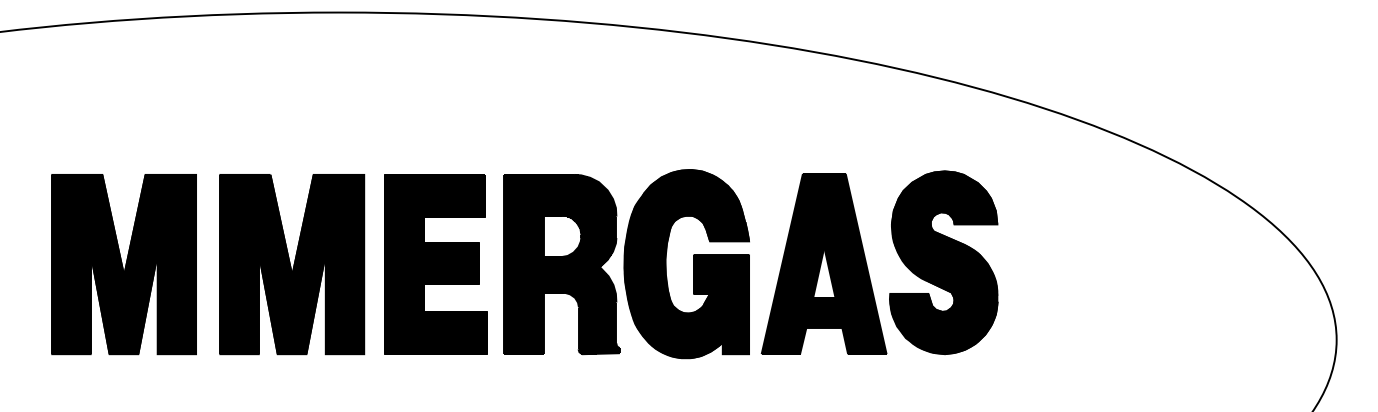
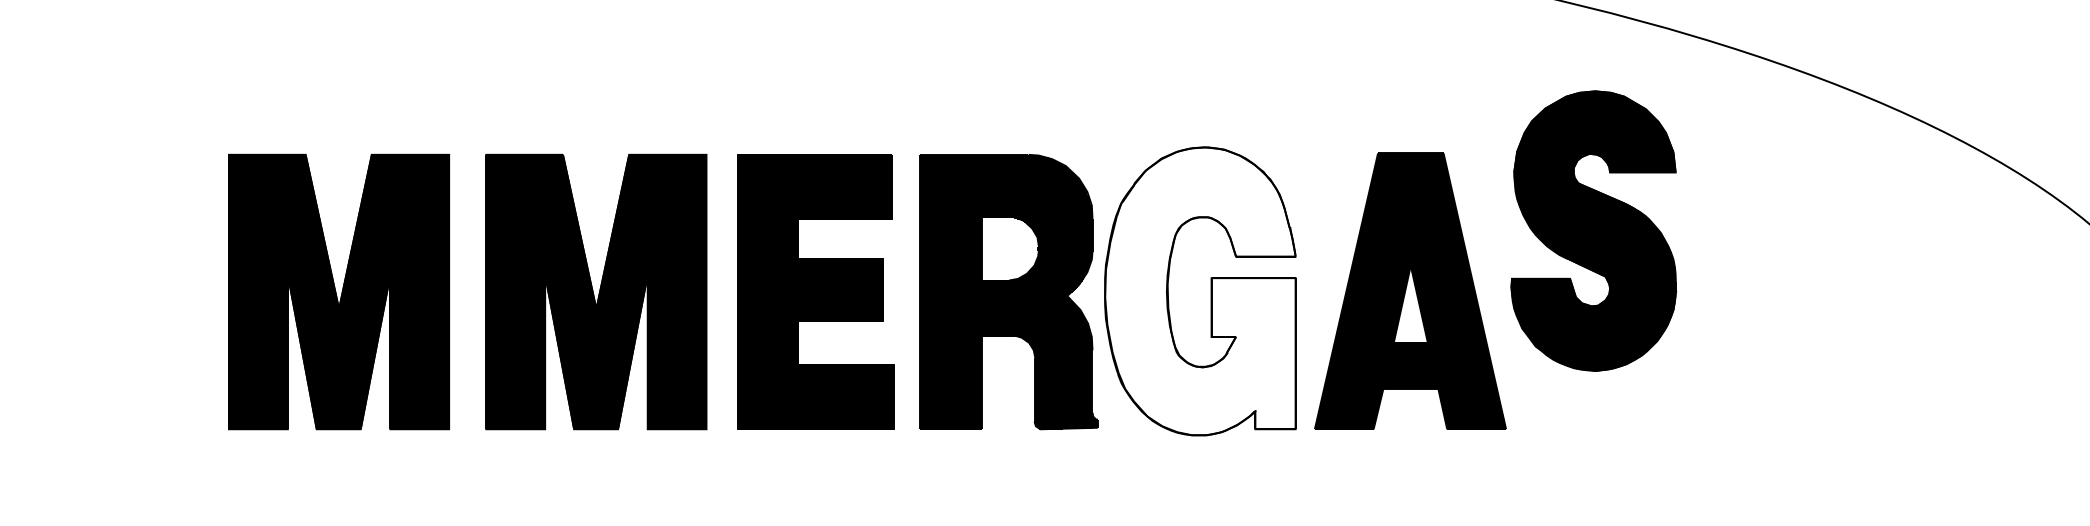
part: (943, 262) -> (1593, 230), moved
fill: (686, 264) -> (1199, 291), removed

